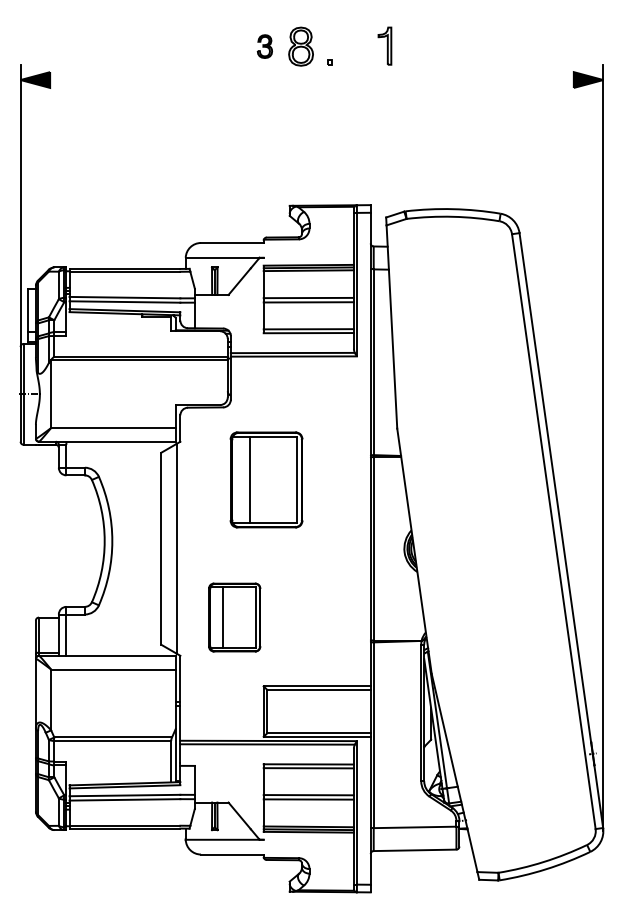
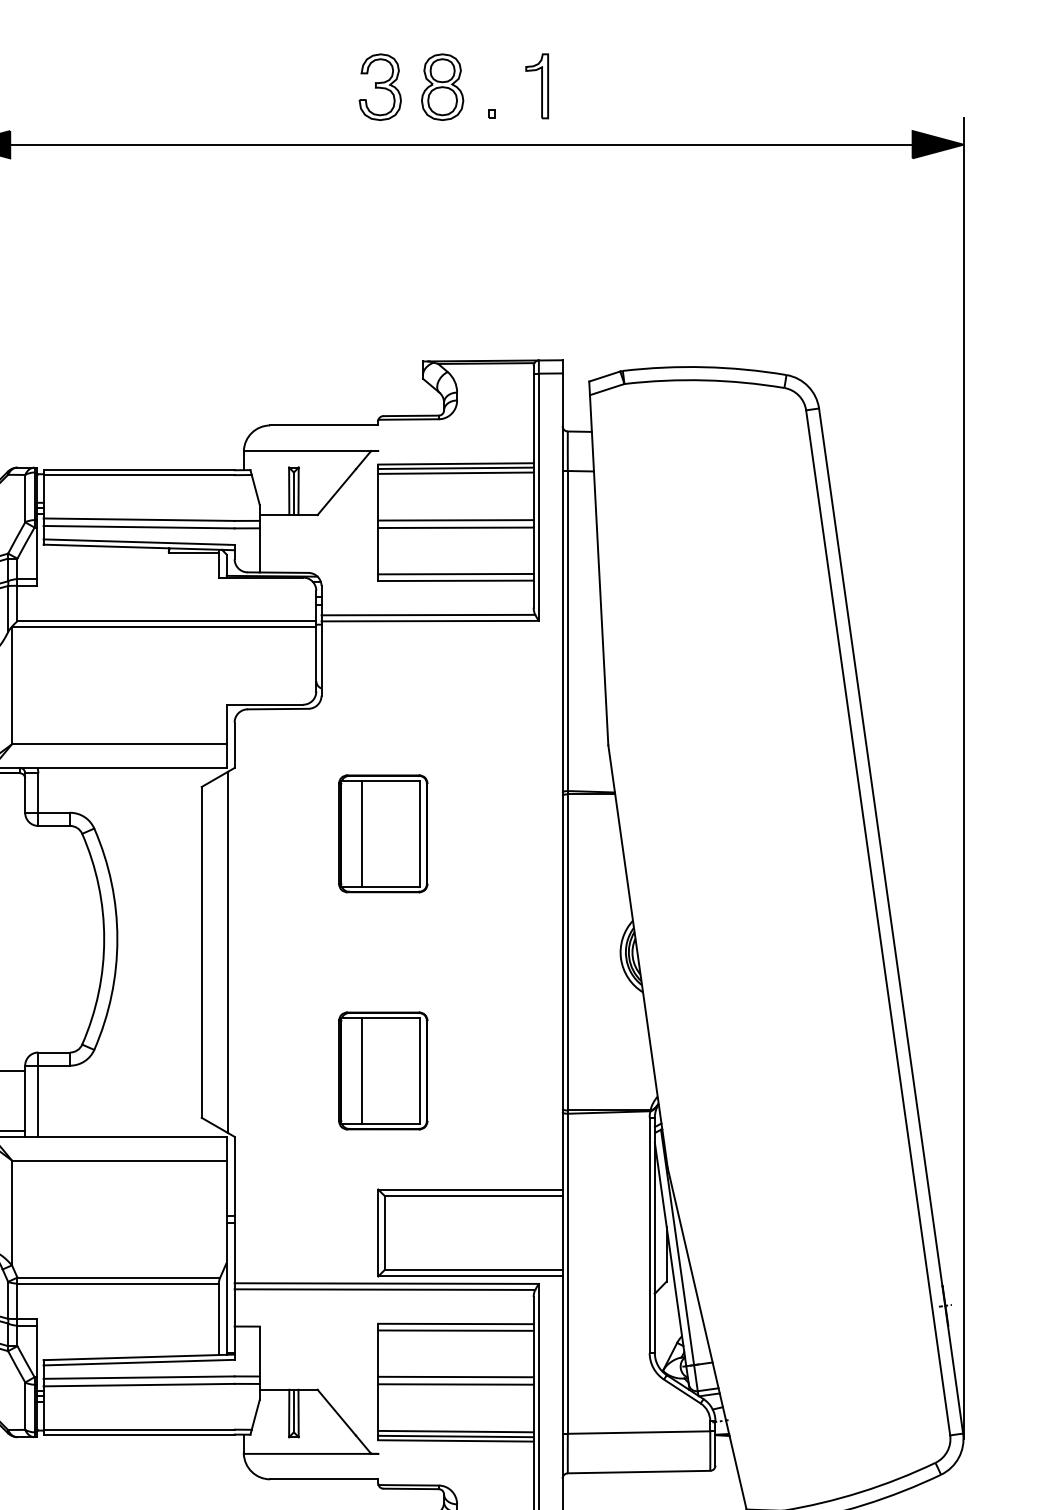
part: (384, 45) -> (536, 85), moved
part: (264, 46) -> (379, 86), size x1.67
line: (311, 80) -> (460, 145), added
part: (266, 479) -> (383, 833), size x0.71
part: (234, 617) -> (383, 1070), moved

